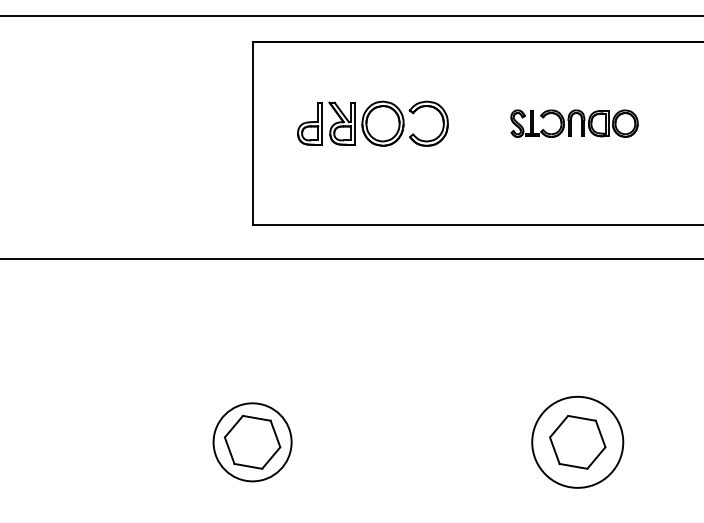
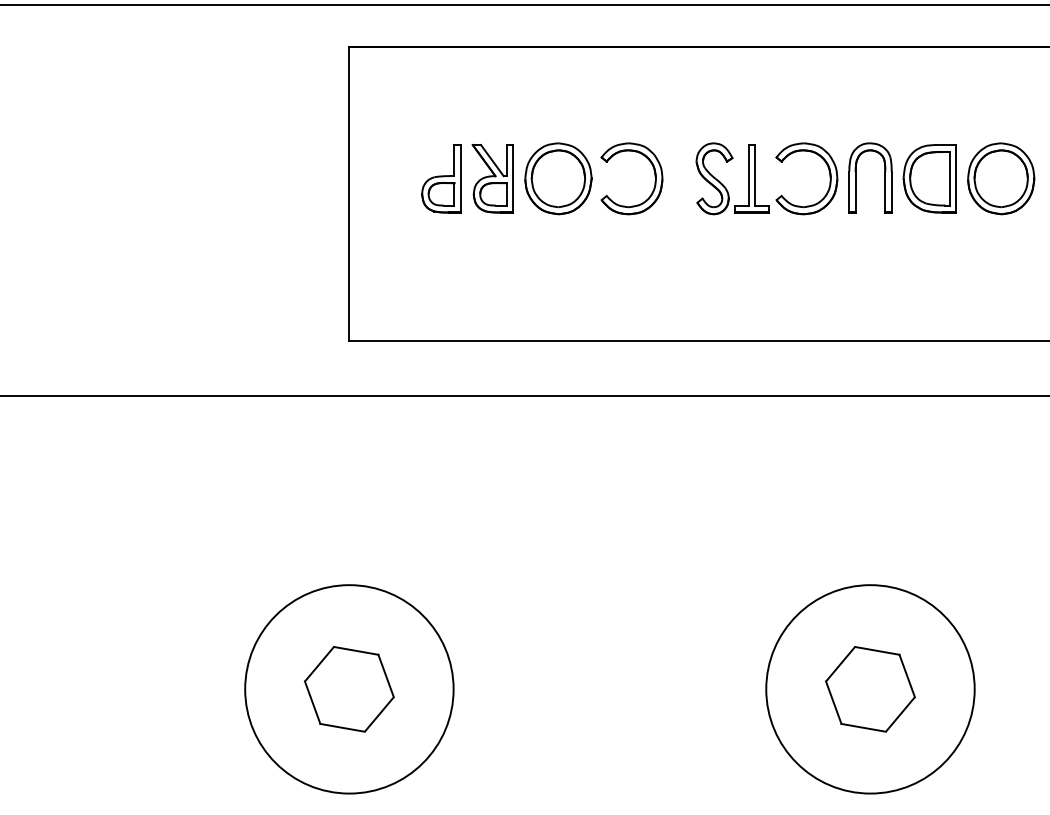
part: (574, 123) -> (865, 178), size x1.67
circle: (252, 442) -> (349, 689), size x1.67
circle: (577, 442) -> (870, 689), size x1.43

